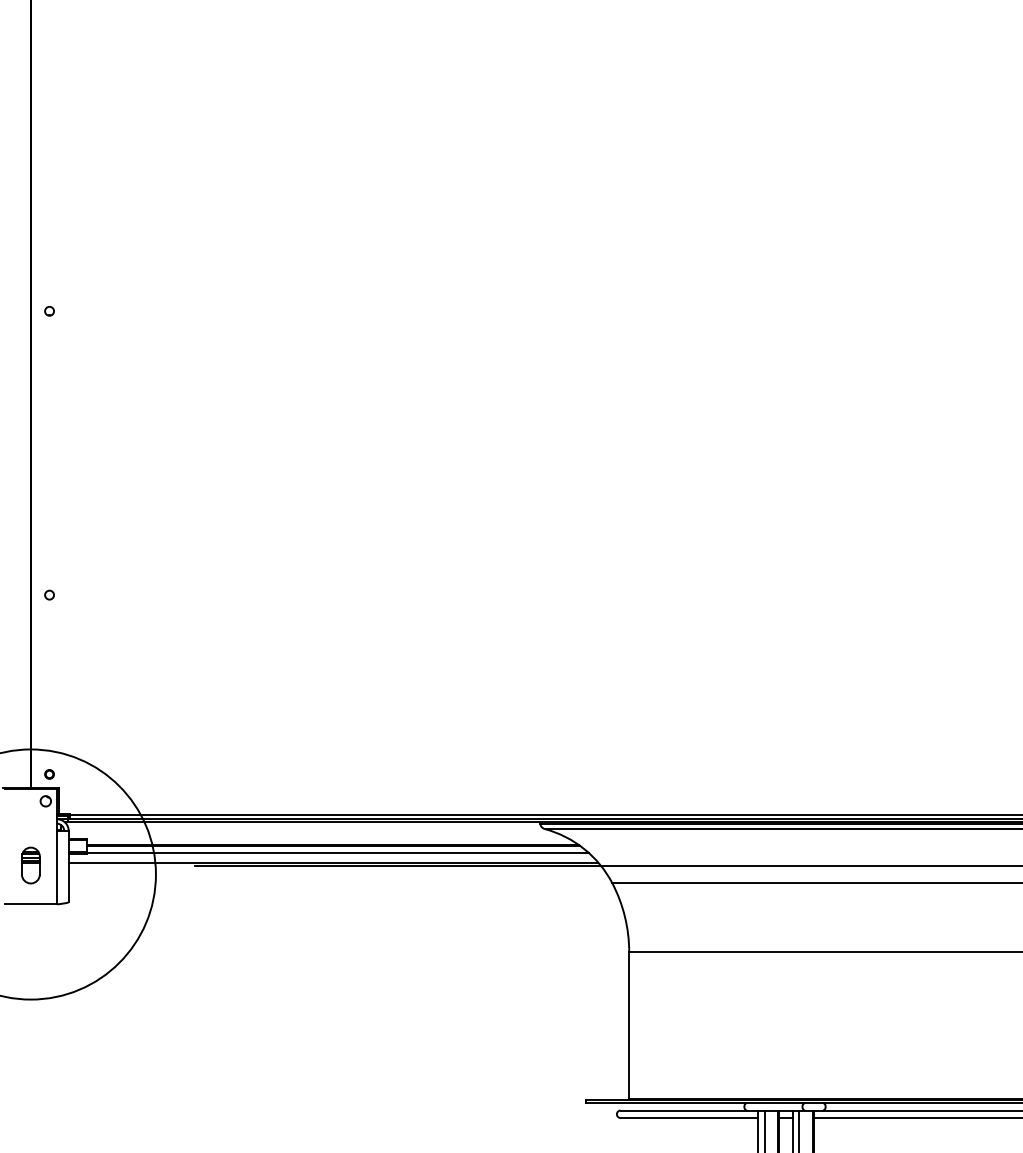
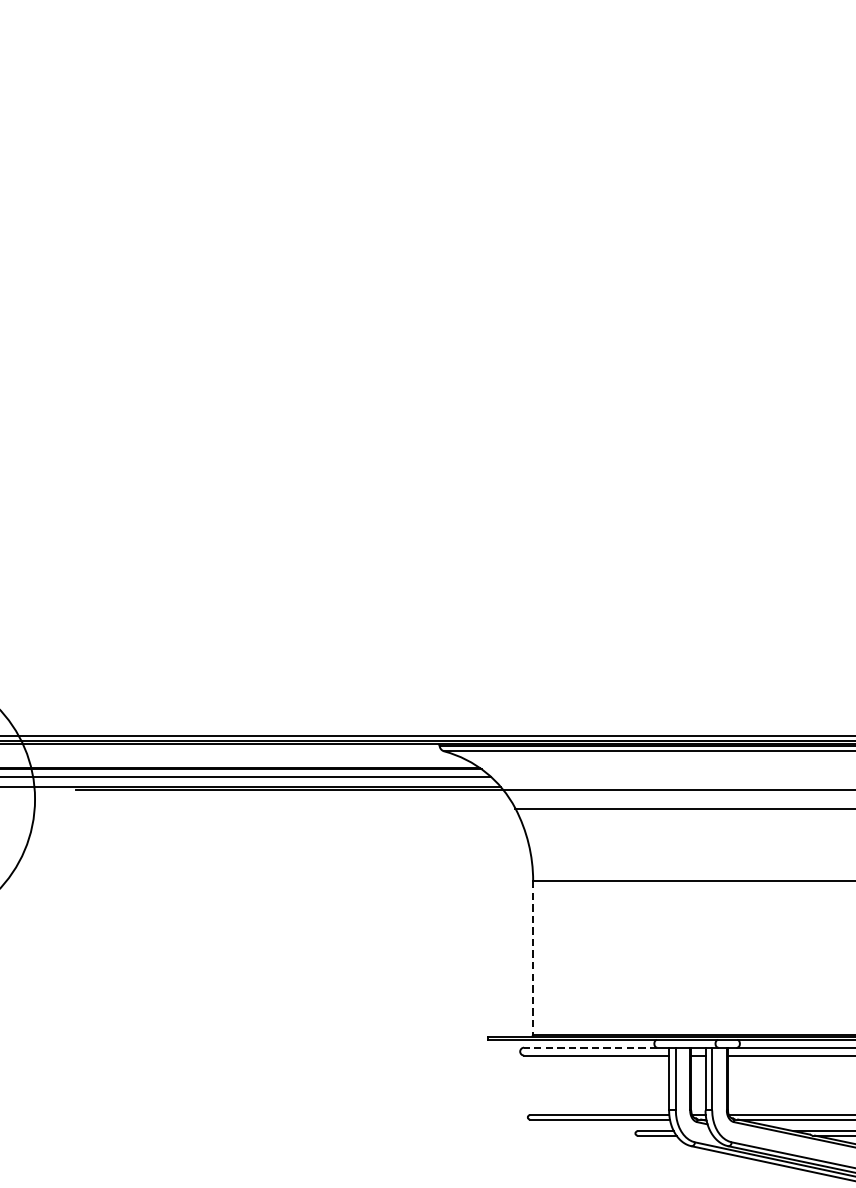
line: (629, 1025) -> (533, 958), solid -> dashed
line: (683, 1110) -> (590, 1047), solid -> dashed

